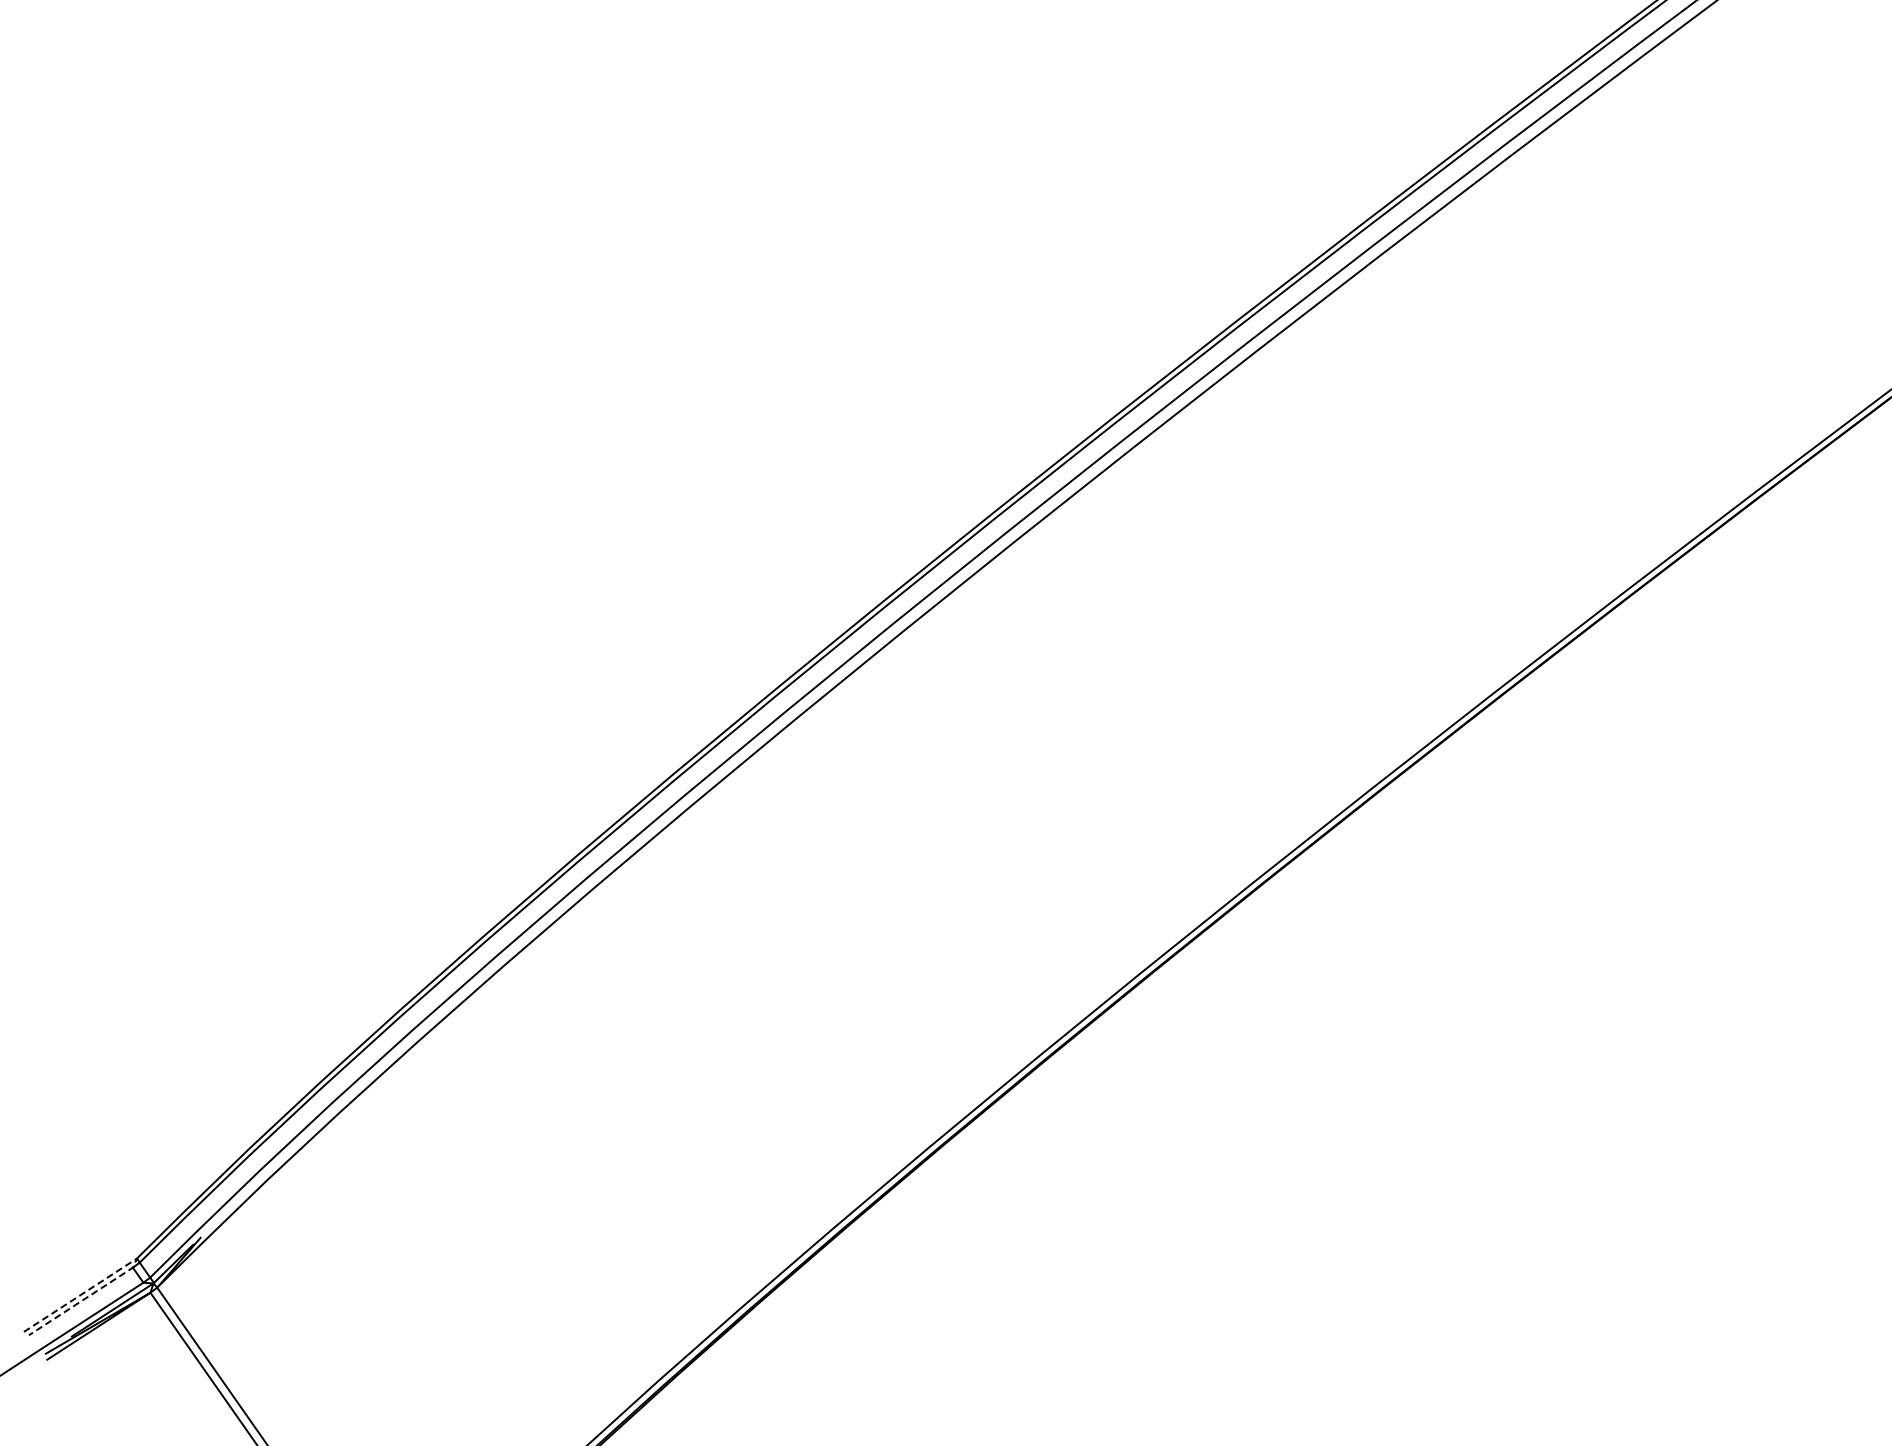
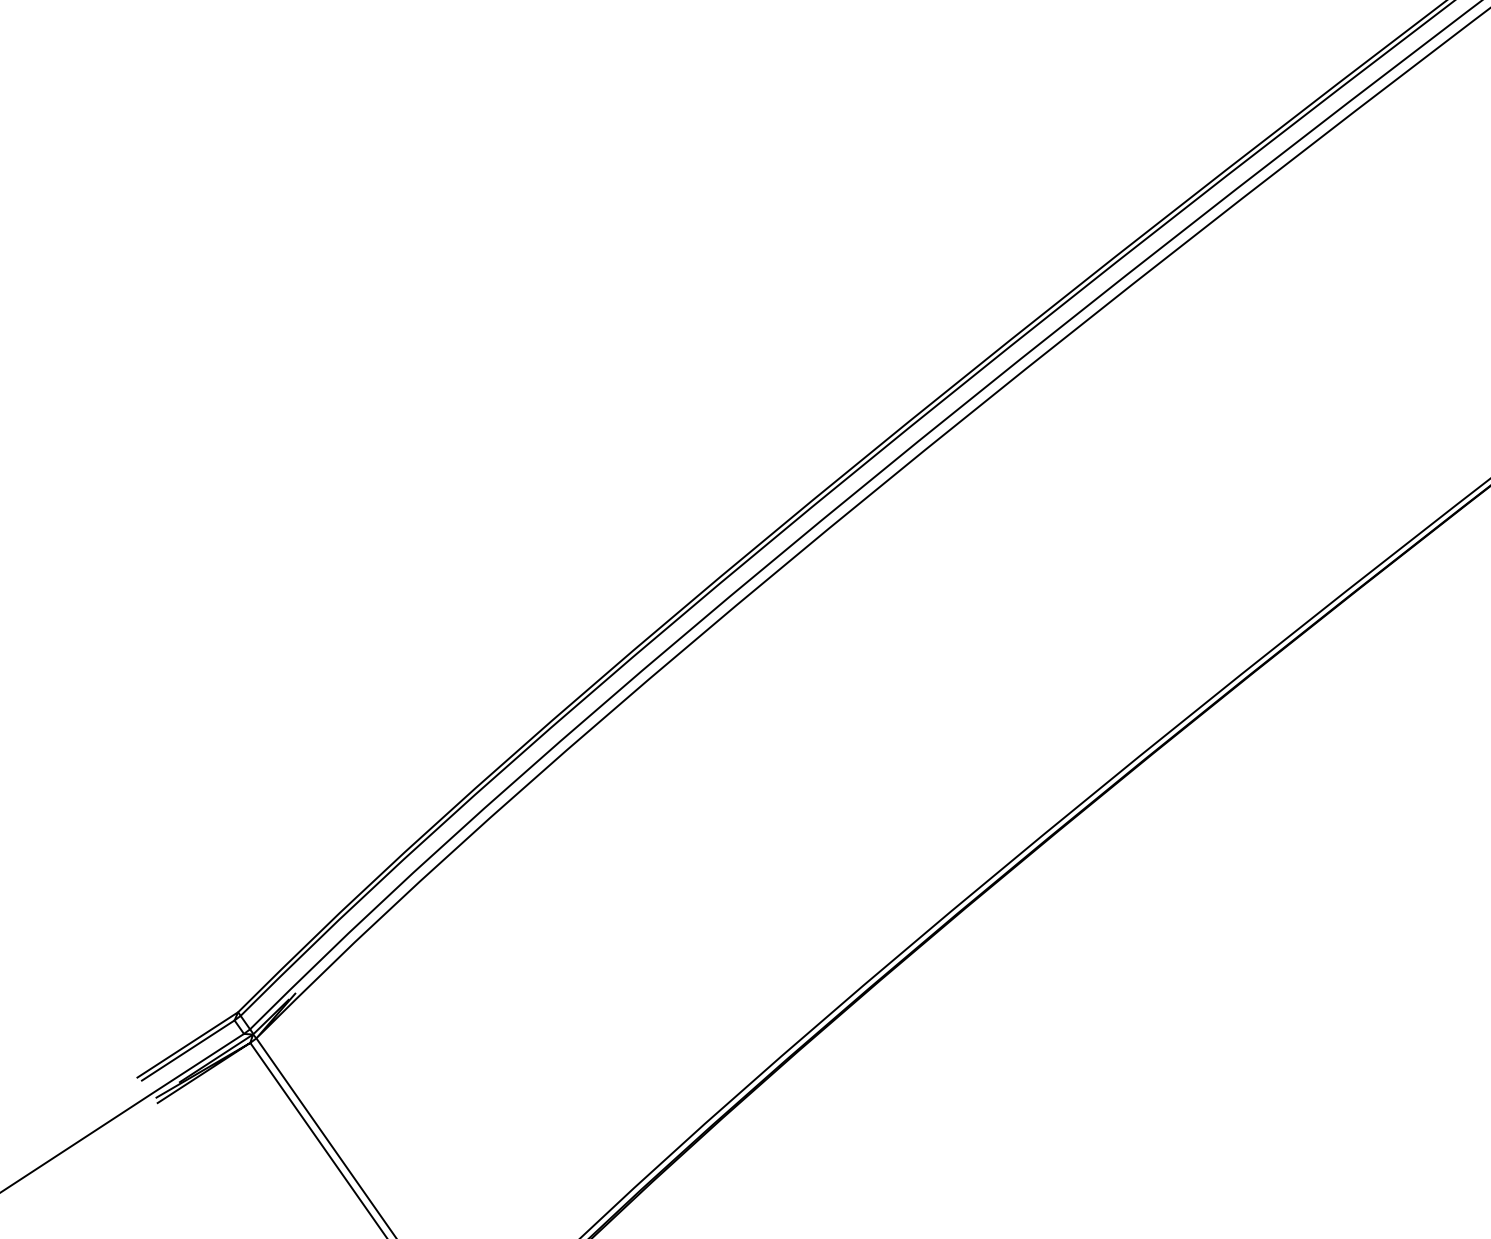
line: (136, 1258) -> (237, 1012), dashed -> solid

